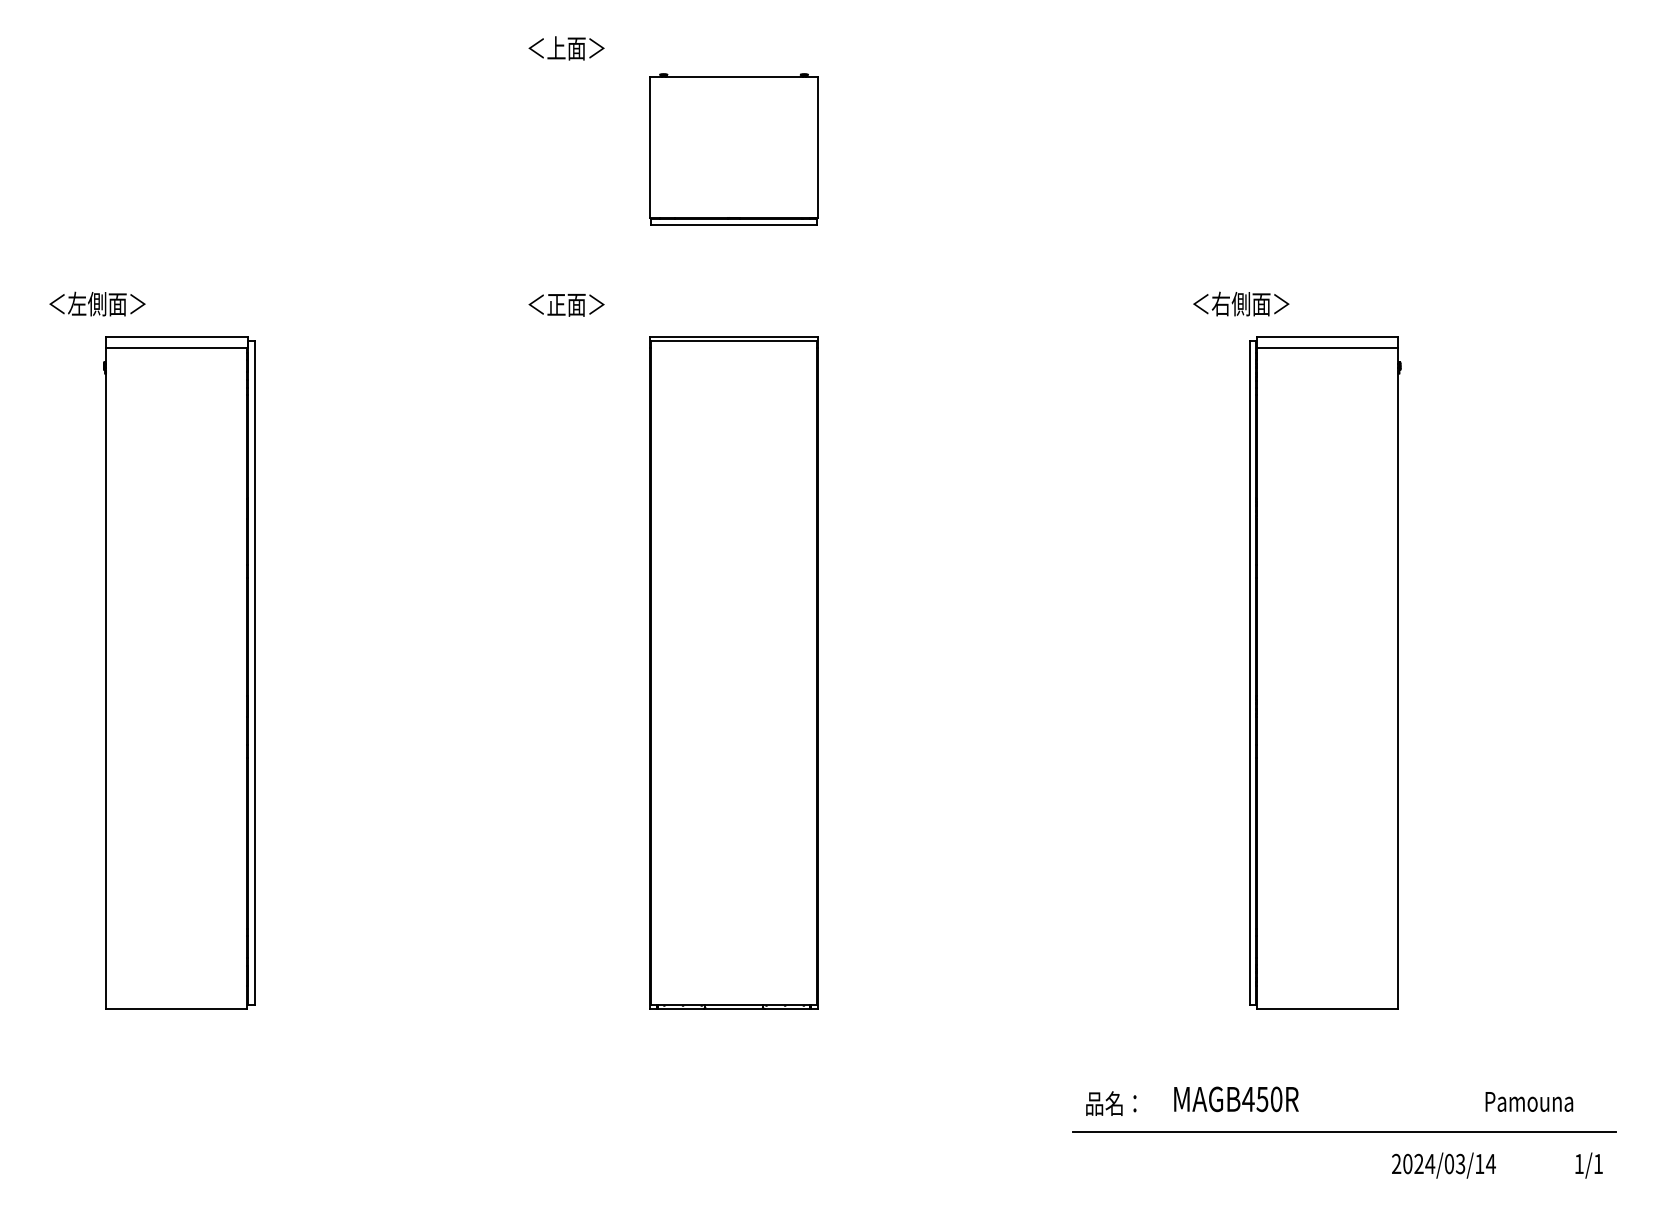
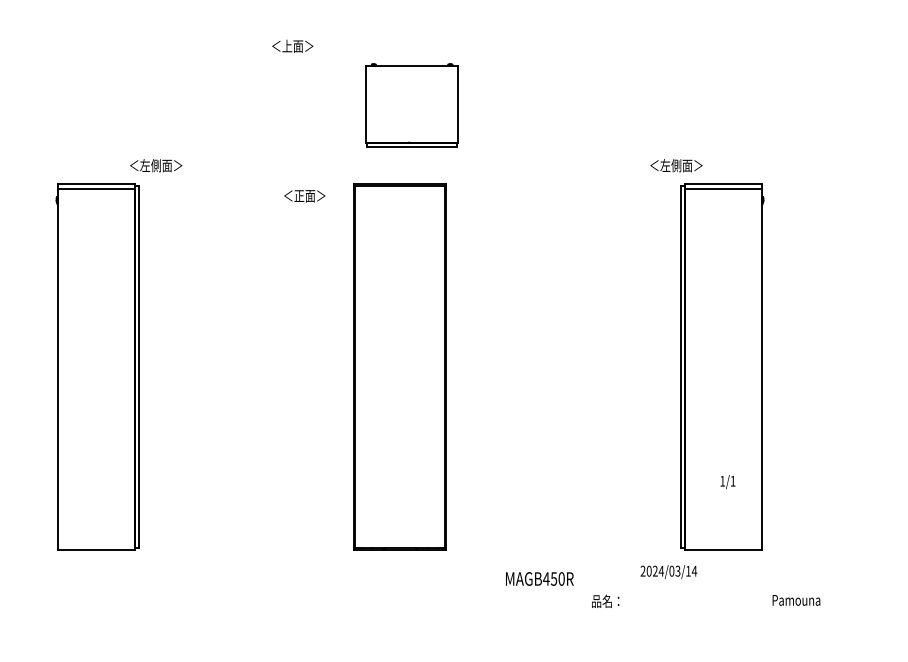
text: (565, 46) -> (292, 45), moved
part: (732, 149) -> (411, 105), moved
text: (98, 303) -> (156, 165), moved
text: (1221, 303) -> (665, 165), ＜右側面＞ -> ＜左側面＞
text: (565, 305) -> (304, 196), moved
text: (1235, 1098) -> (539, 578), moved
text: (1529, 1102) -> (796, 600), moved
line: (1344, 1131) -> (732, 616), removed
text: (1443, 1166) -> (668, 572), moved
text: (1588, 1166) -> (727, 482), moved

